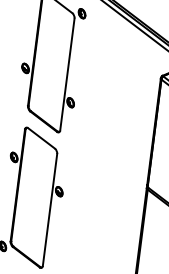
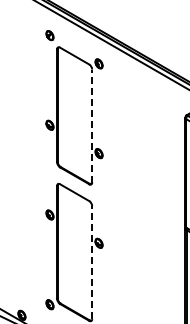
line: (67, 74) -> (92, 125), solid -> dashed
line: (50, 209) -> (92, 262), solid -> dashed

